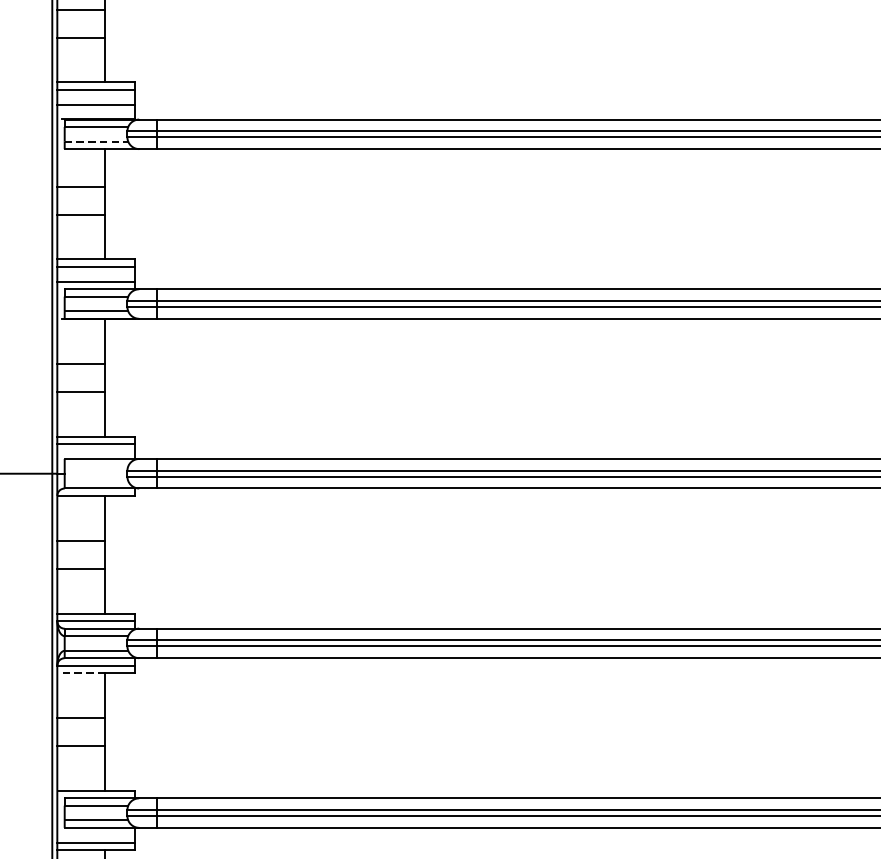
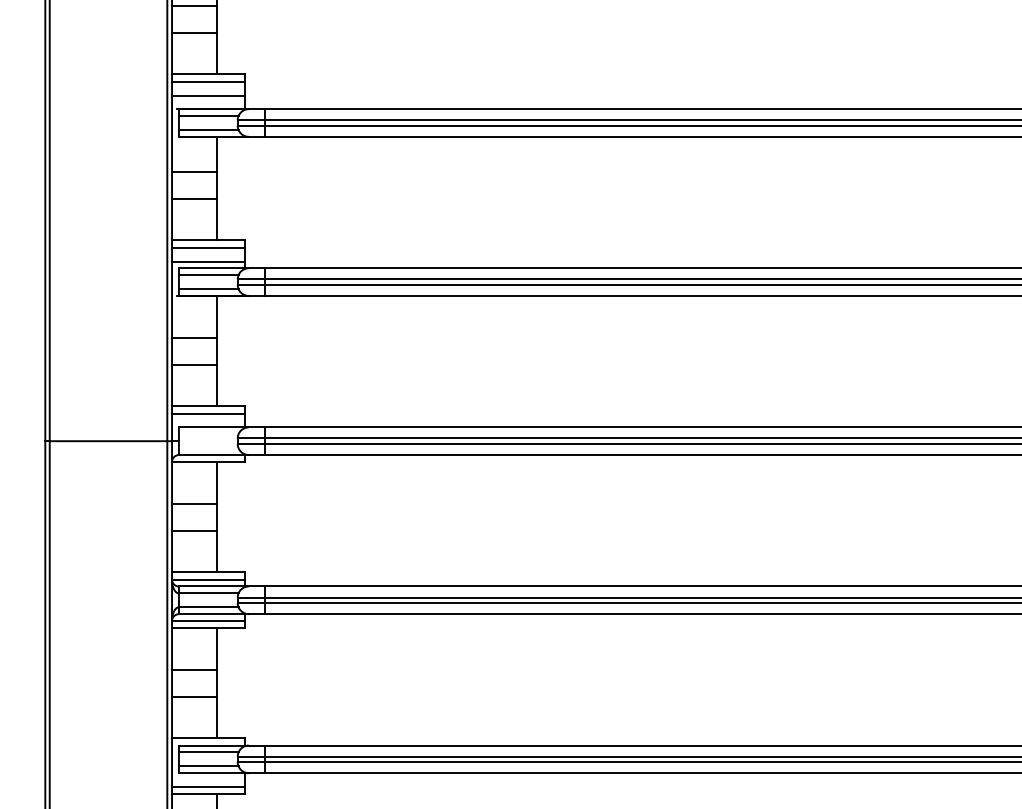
line: (96, 141) -> (208, 129), dashed -> solid
line: (81, 673) -> (194, 628), dashed -> solid

